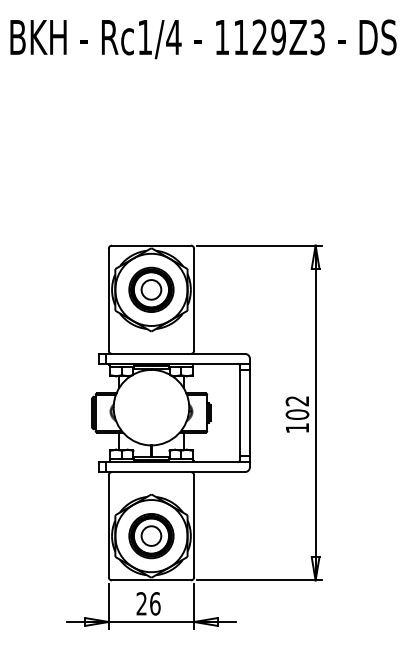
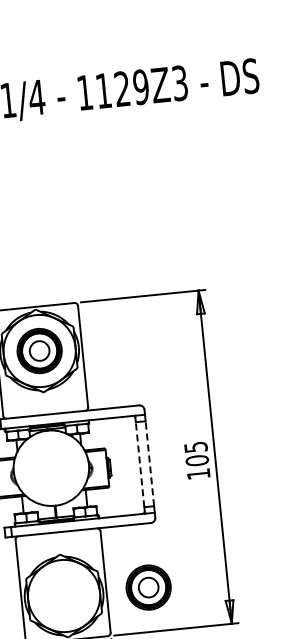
text: (297, 401) -> (196, 447), 102 -> 105
line: (240, 413) -> (140, 465), solid -> dashed
line: (249, 413) -> (149, 464), solid -> dashed
part: (151, 536) -> (148, 587), moved

